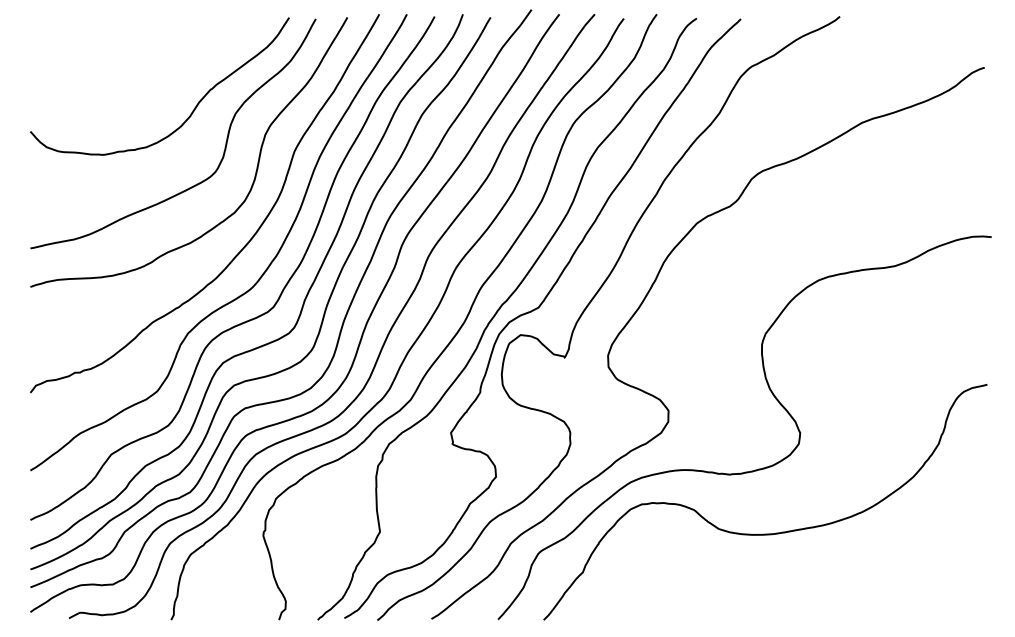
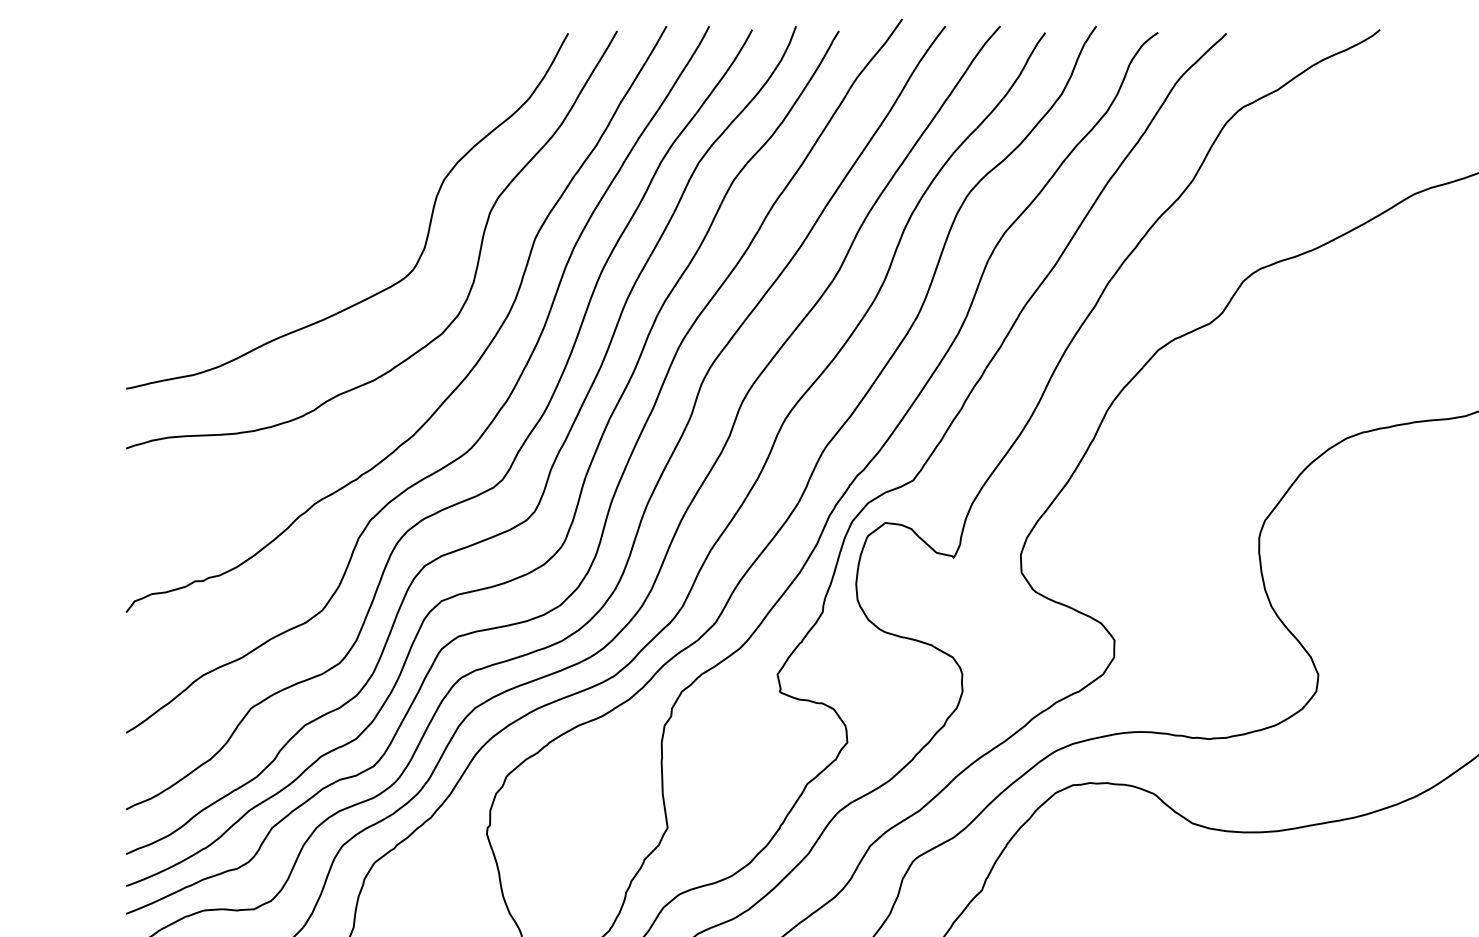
curve: (192, 110) -> (377, 175), removed

